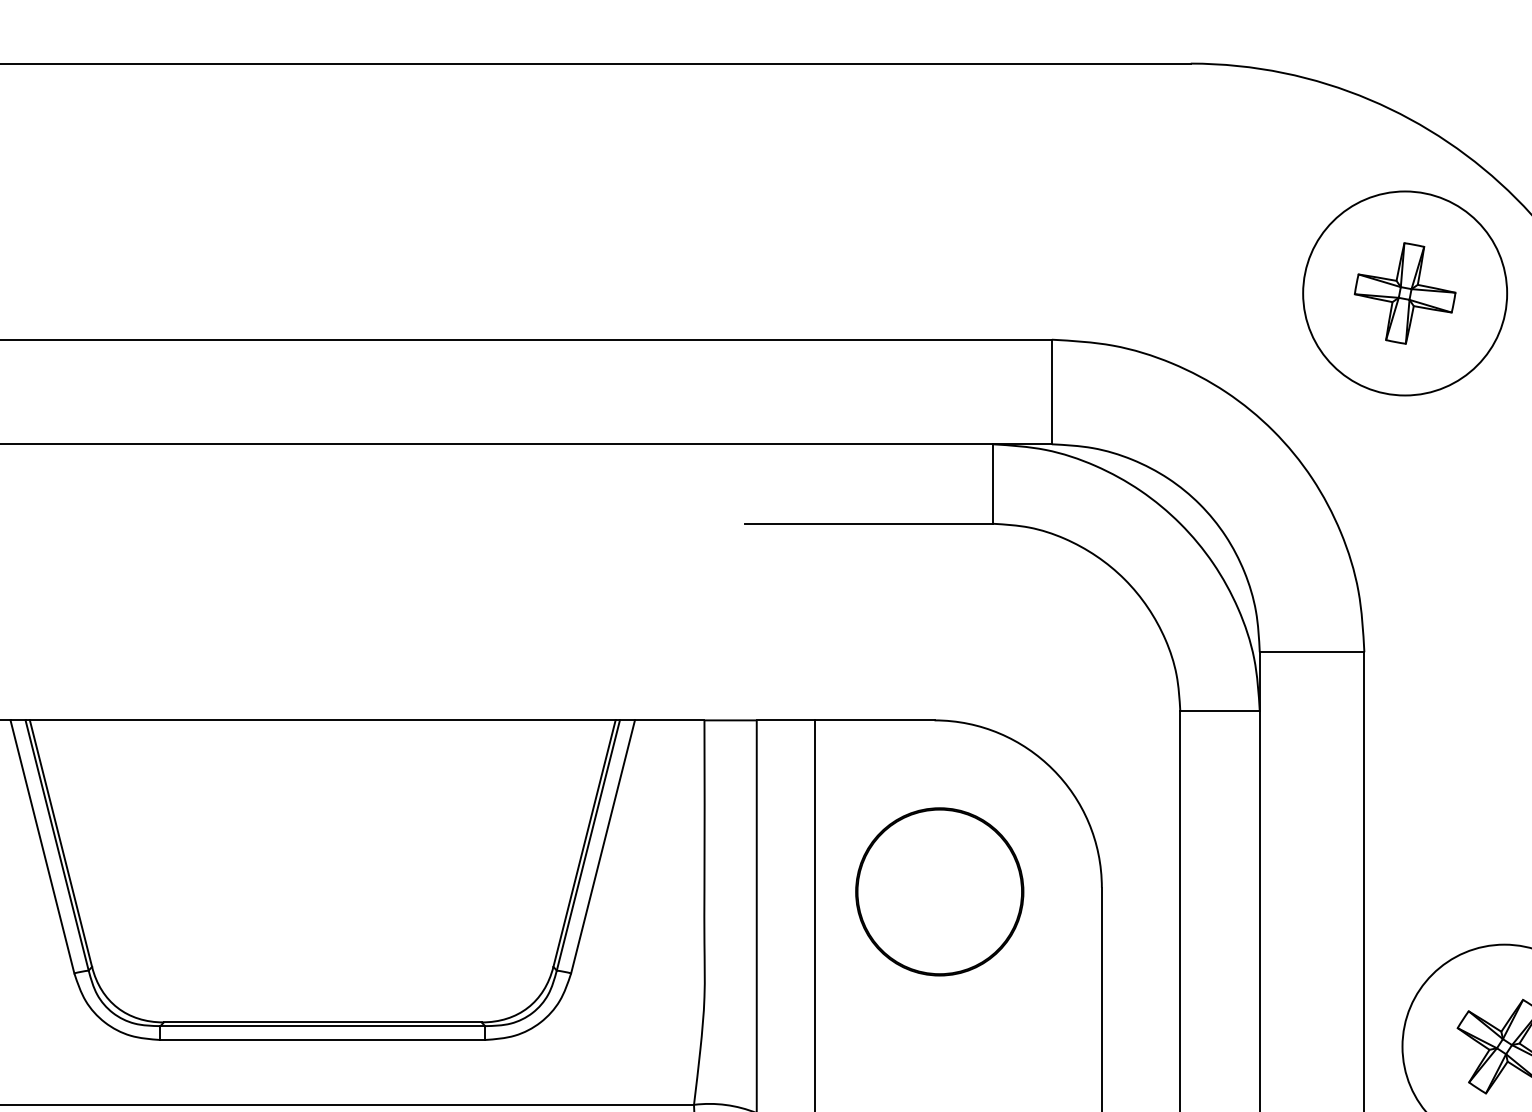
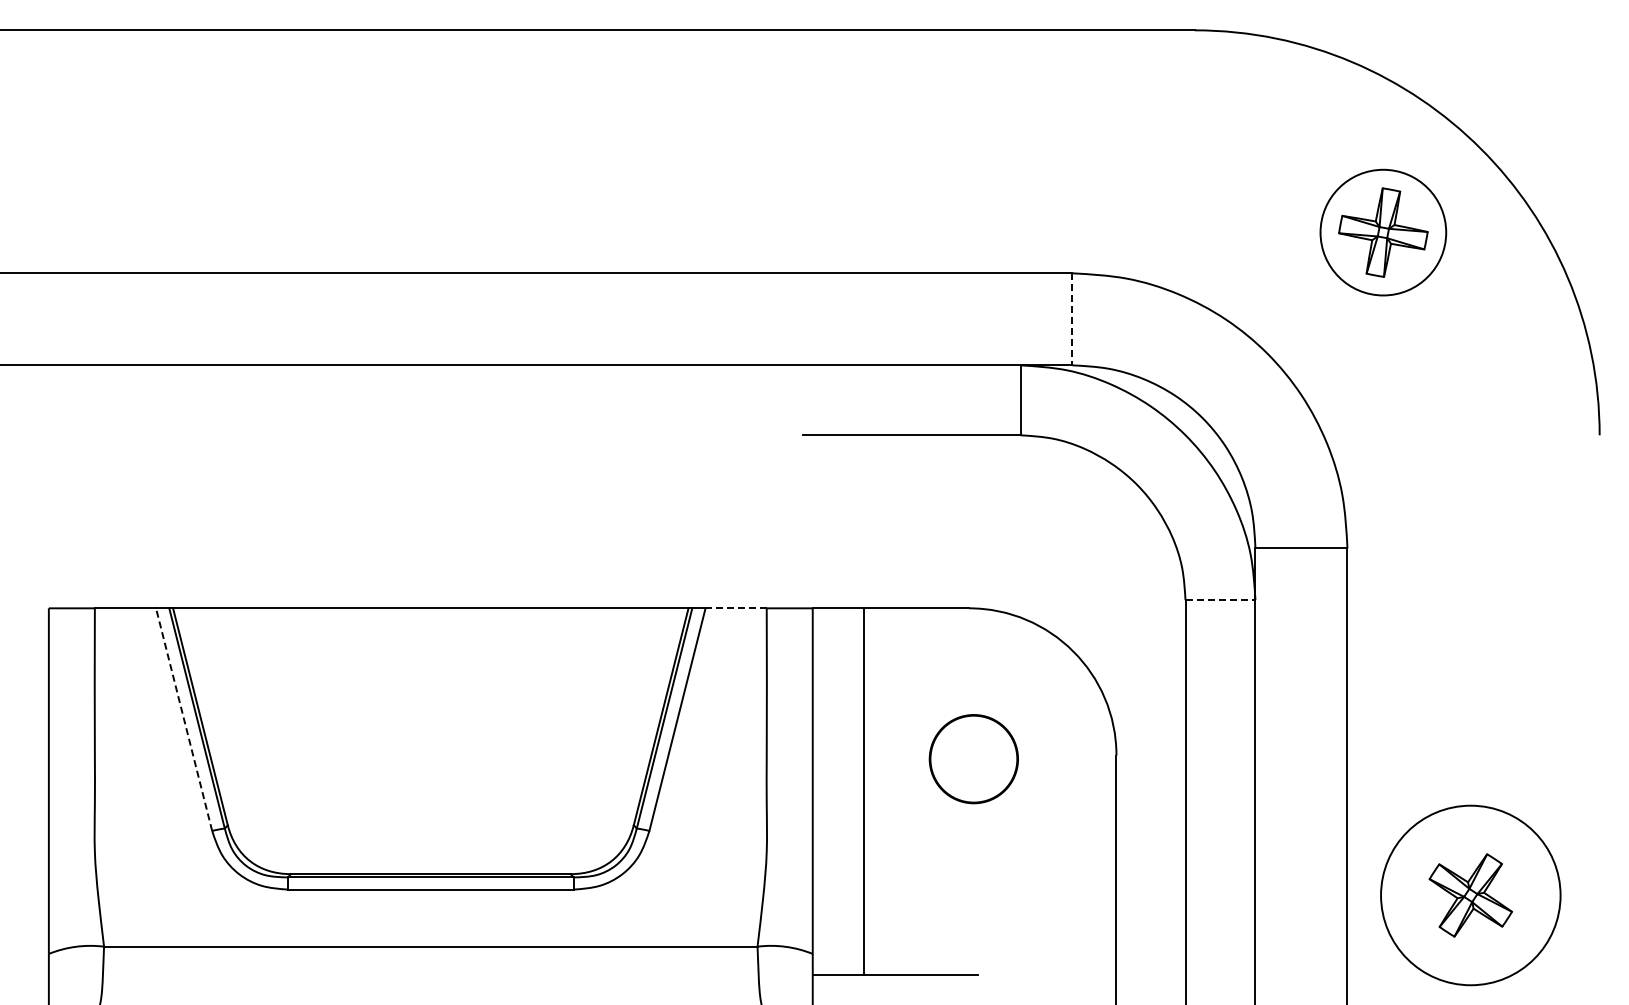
circle: (1405, 293) -> (1383, 232), size x0.7
line: (1051, 392) -> (1072, 319), solid -> dashed
line: (1220, 711) -> (1220, 600), solid -> dashed
line: (670, 720) -> (736, 608), solid -> dashed
line: (42, 846) -> (184, 719), solid -> dashed
part: (939, 891) -> (973, 758), size x0.6

